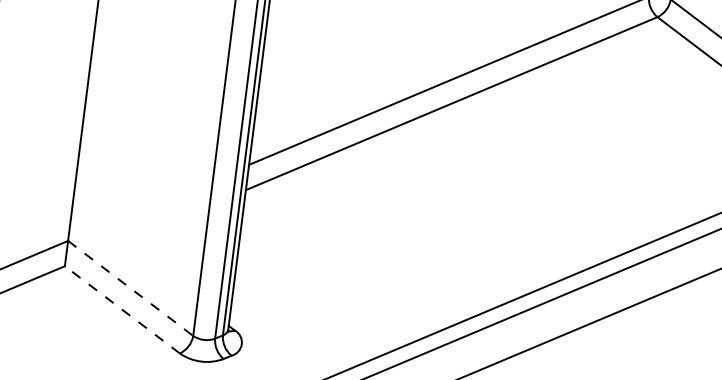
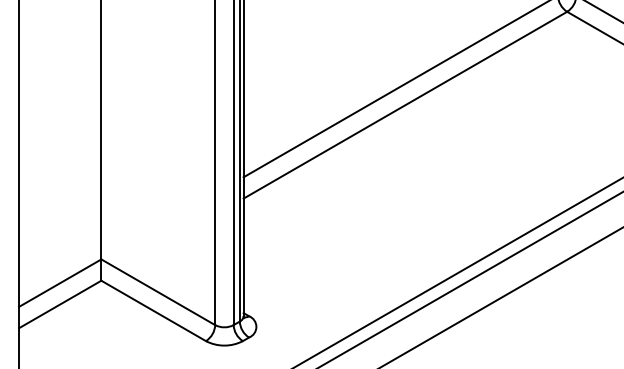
line: (130, 288) -> (158, 292), dashed -> solid
line: (122, 309) -> (153, 310), dashed -> solid

